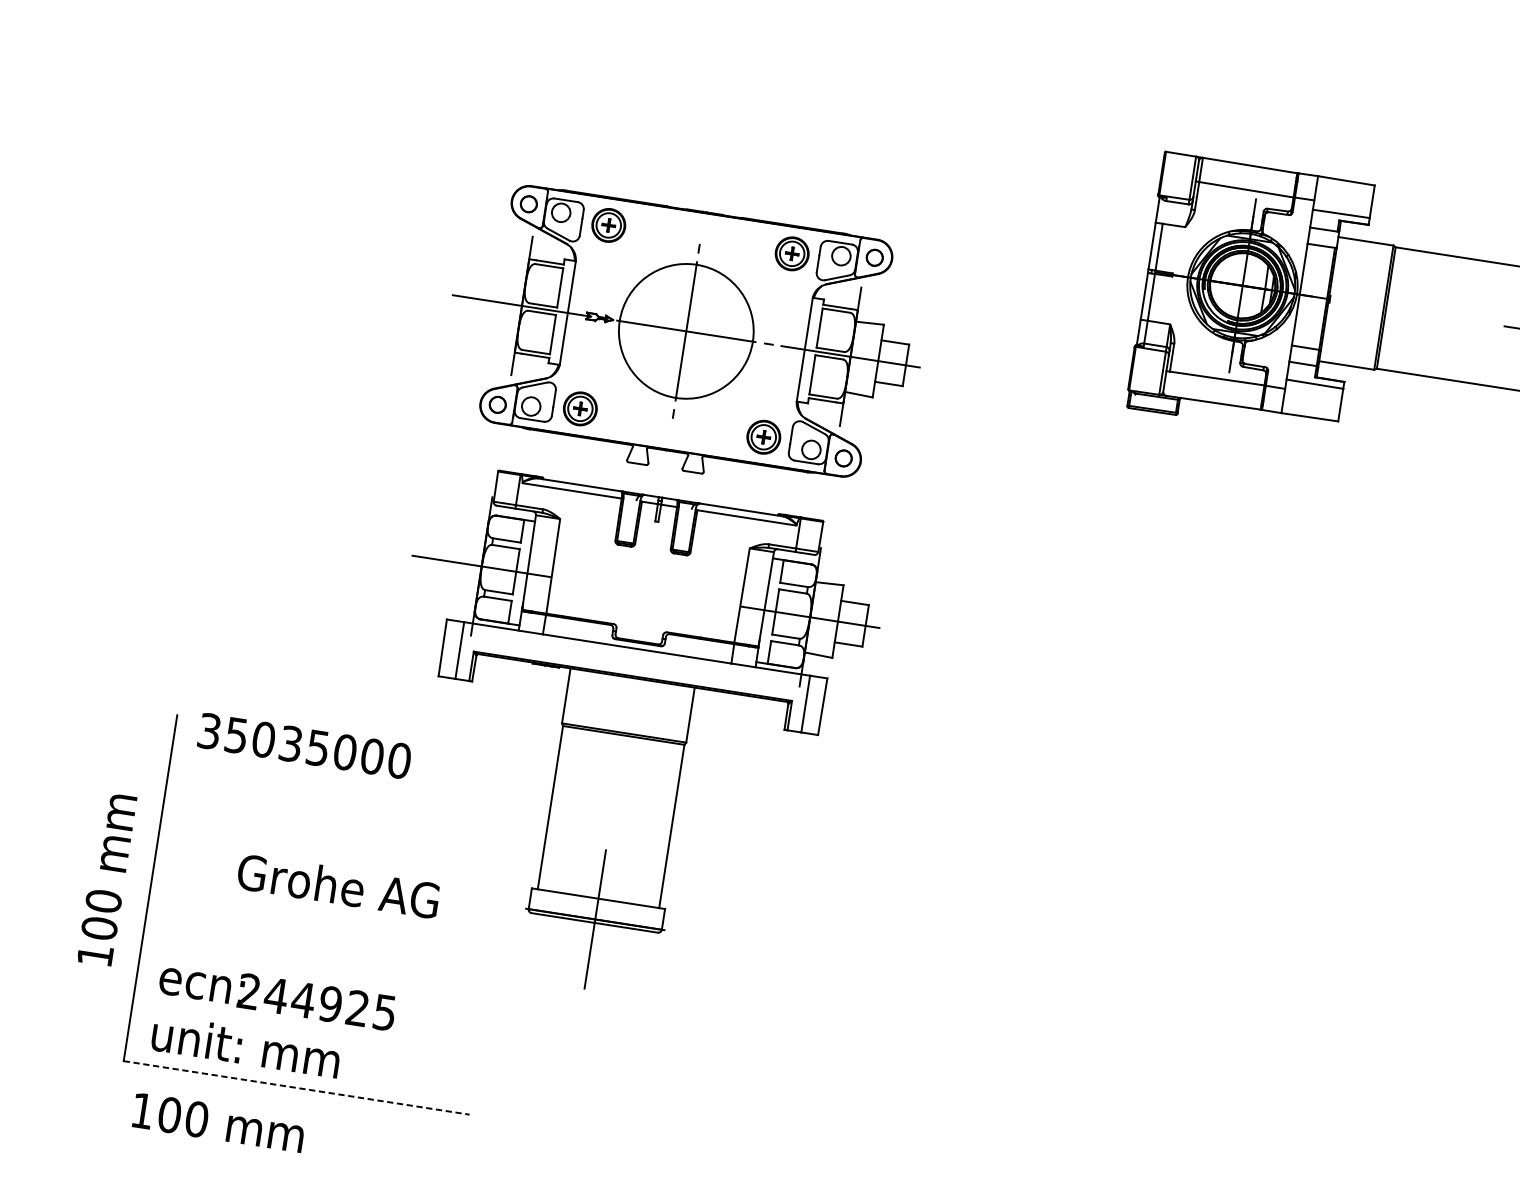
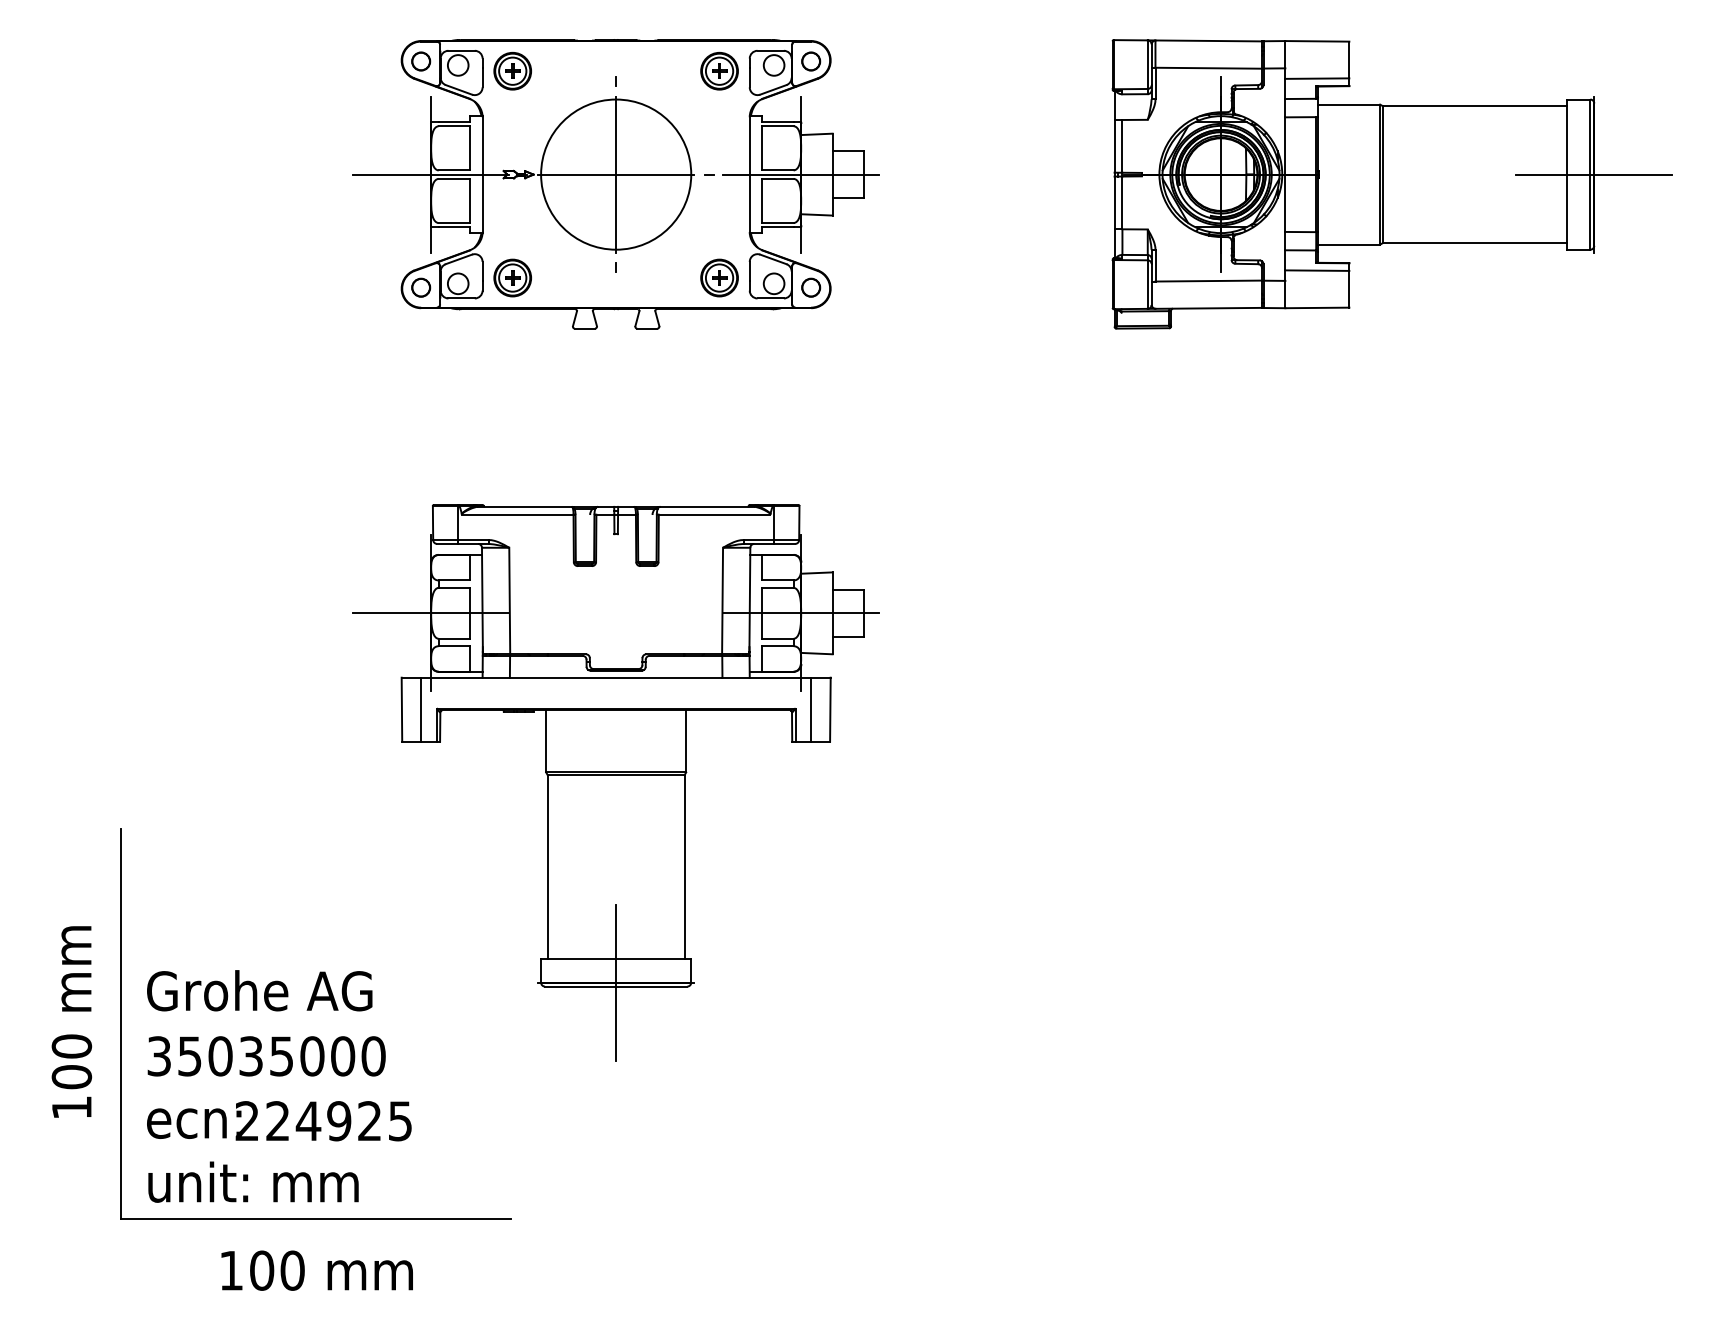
part: (684, 340) -> (615, 184), moved
text: (304, 746) -> (266, 1056), moved
text: (338, 885) -> (259, 990), moved
text: (275, 995) -> (277, 1120), 244925 -> 224925
line: (296, 1088) -> (316, 1219), dashed -> solid
text: (218, 1122) -> (316, 1270), moved

